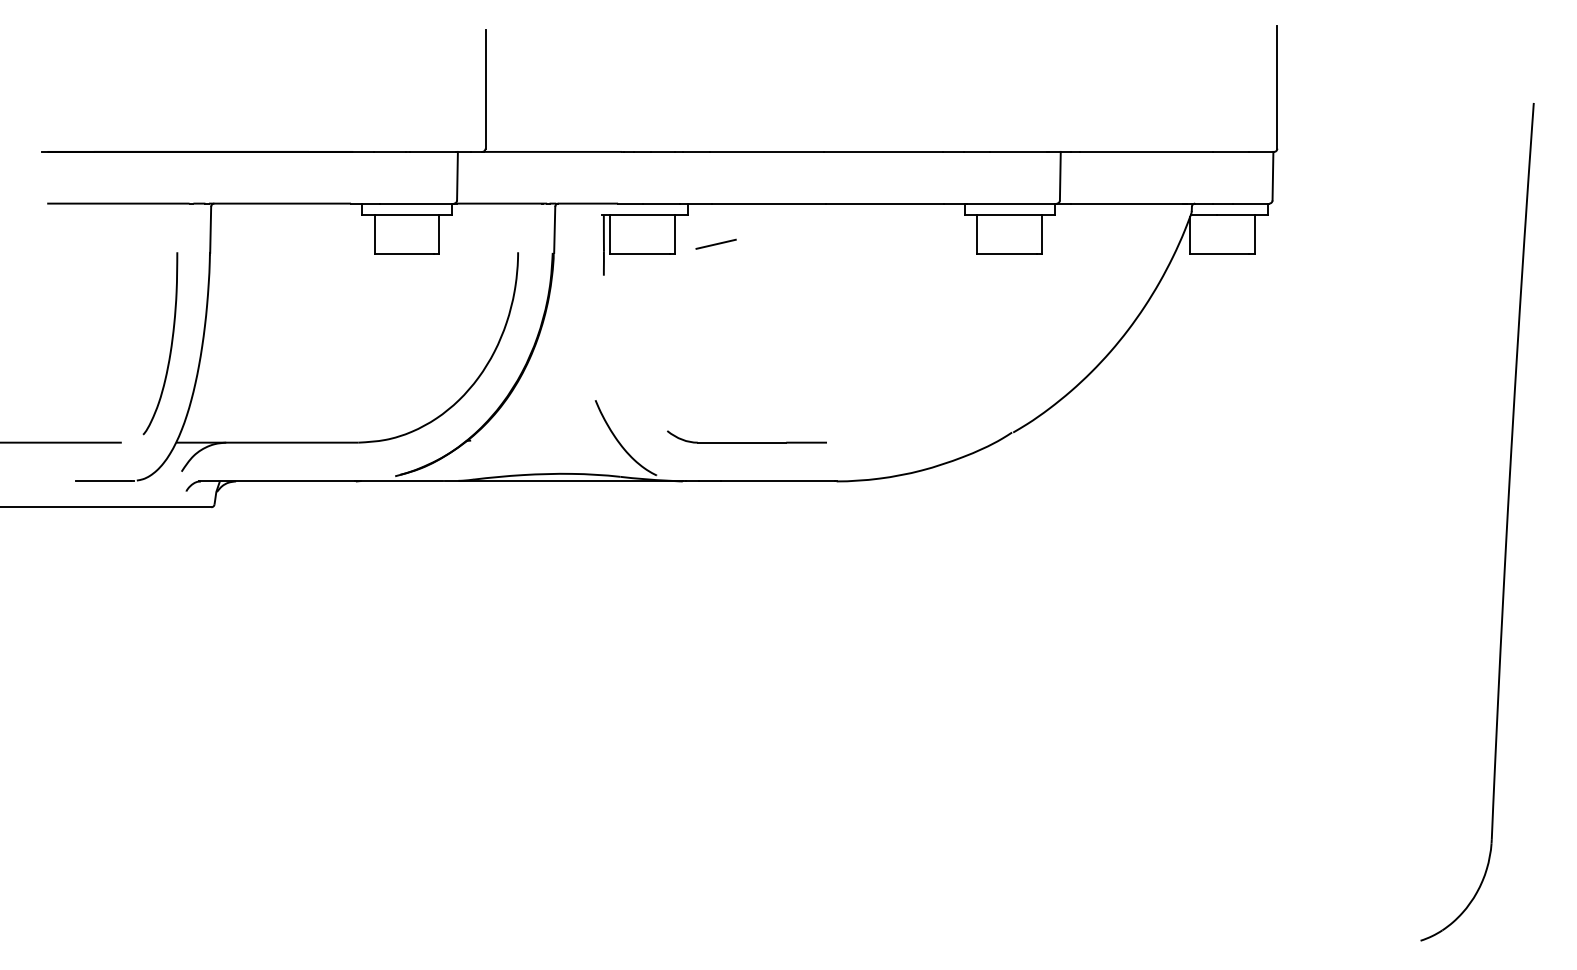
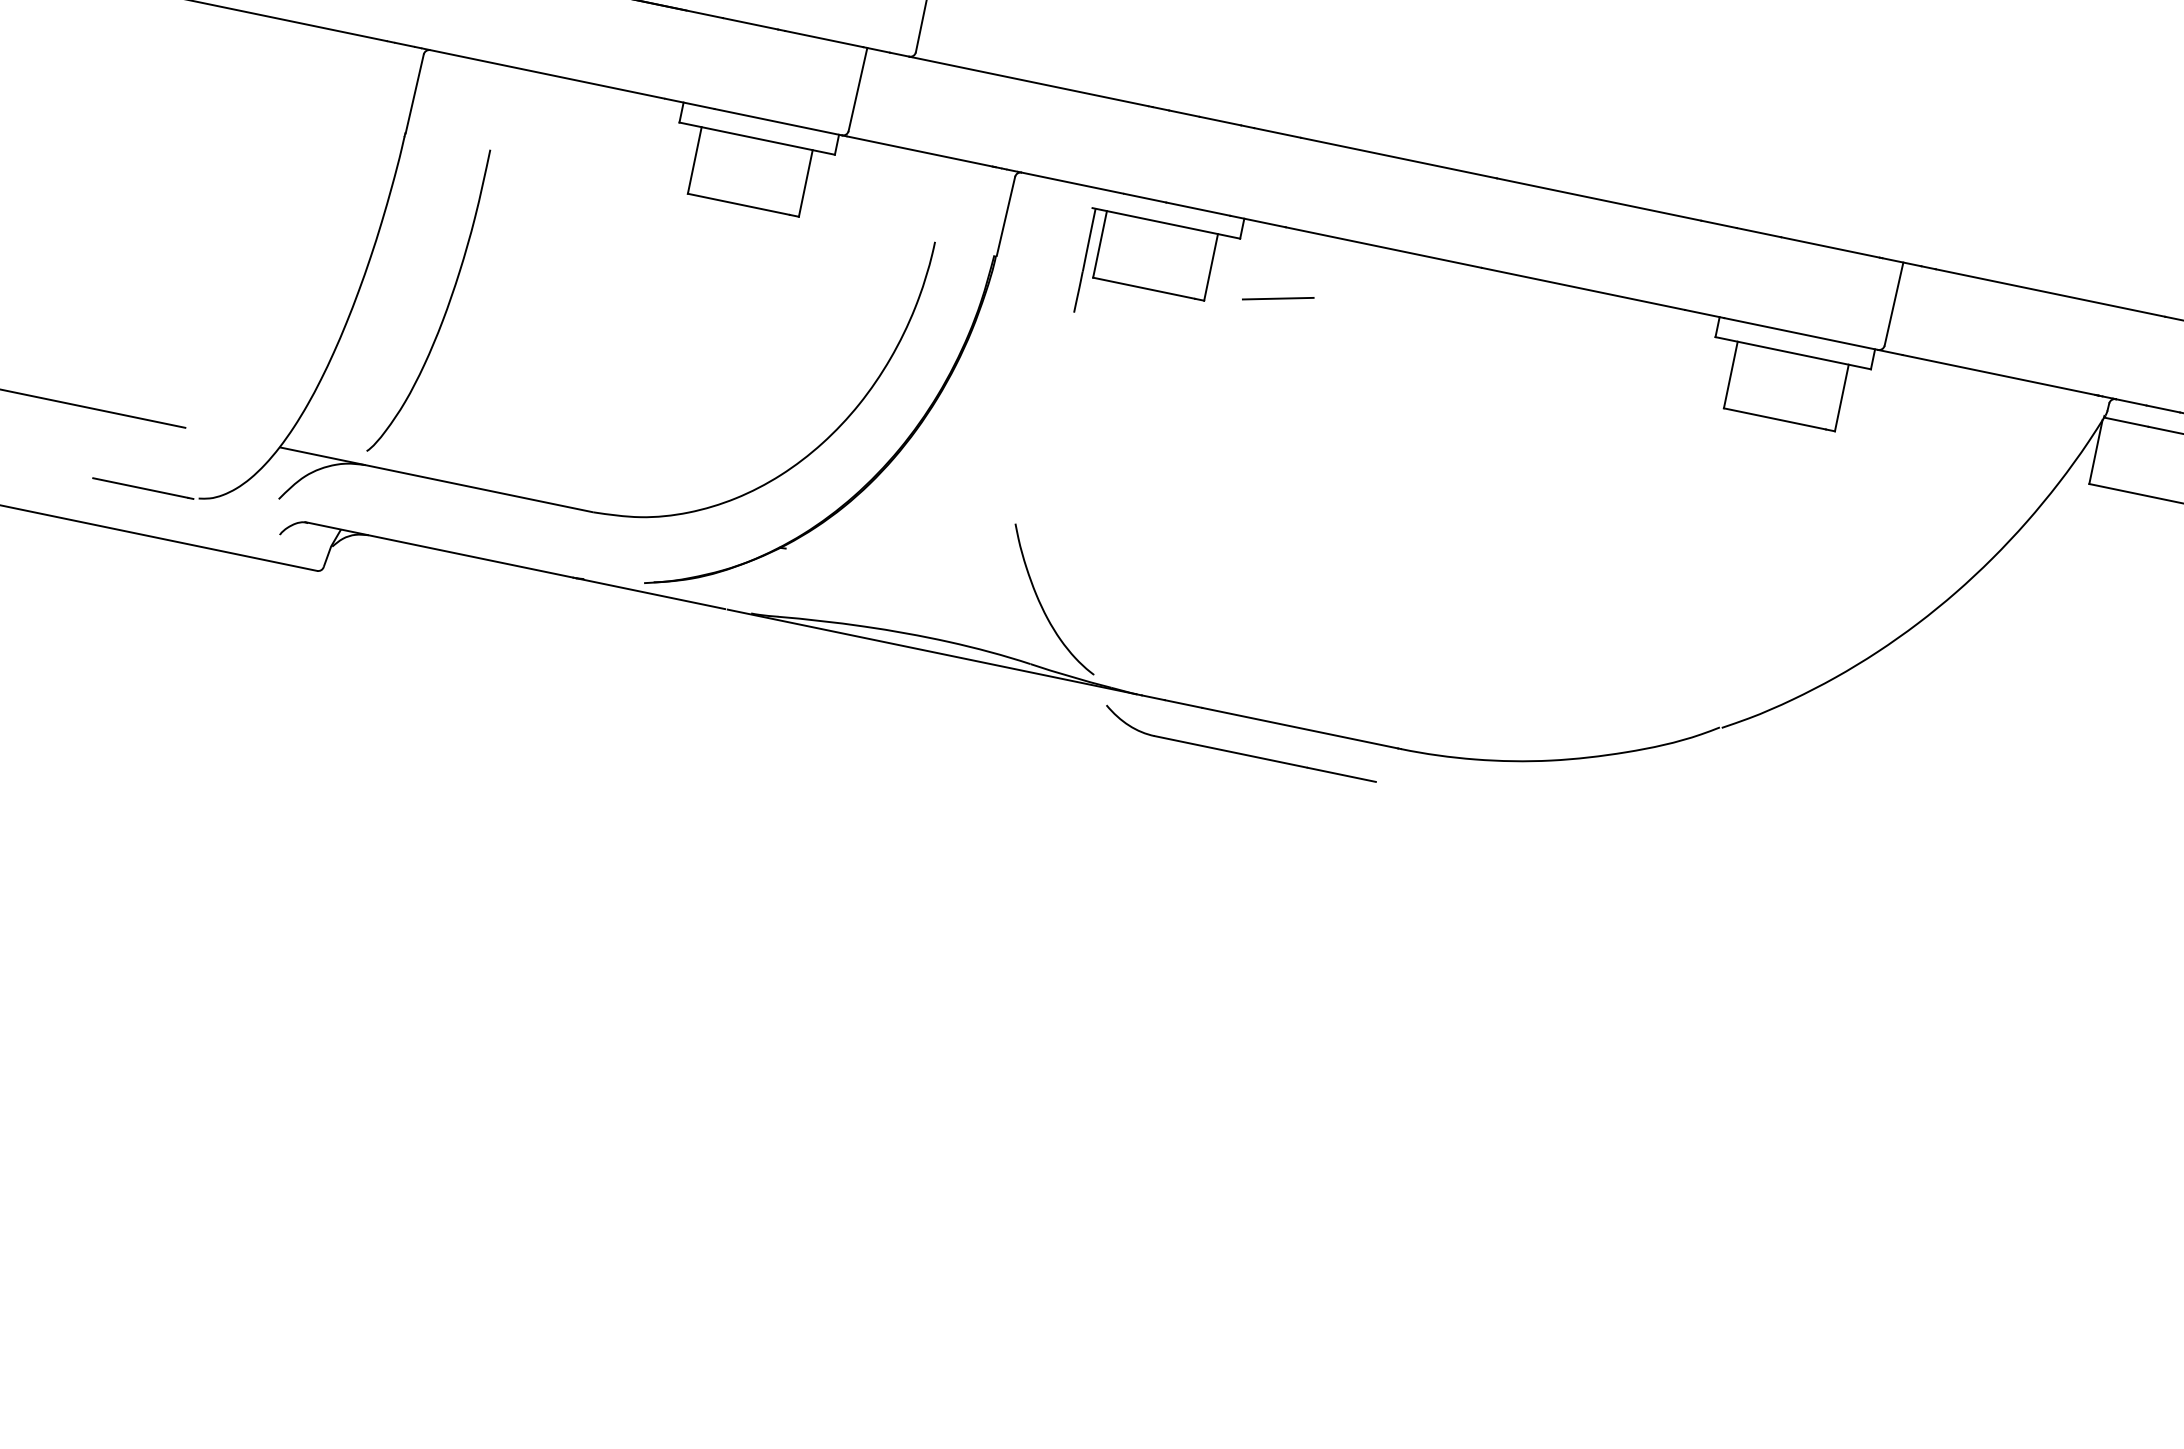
curve: (170, 345) -> (445, 307), moved
part: (746, 436) -> (1240, 742), moved

